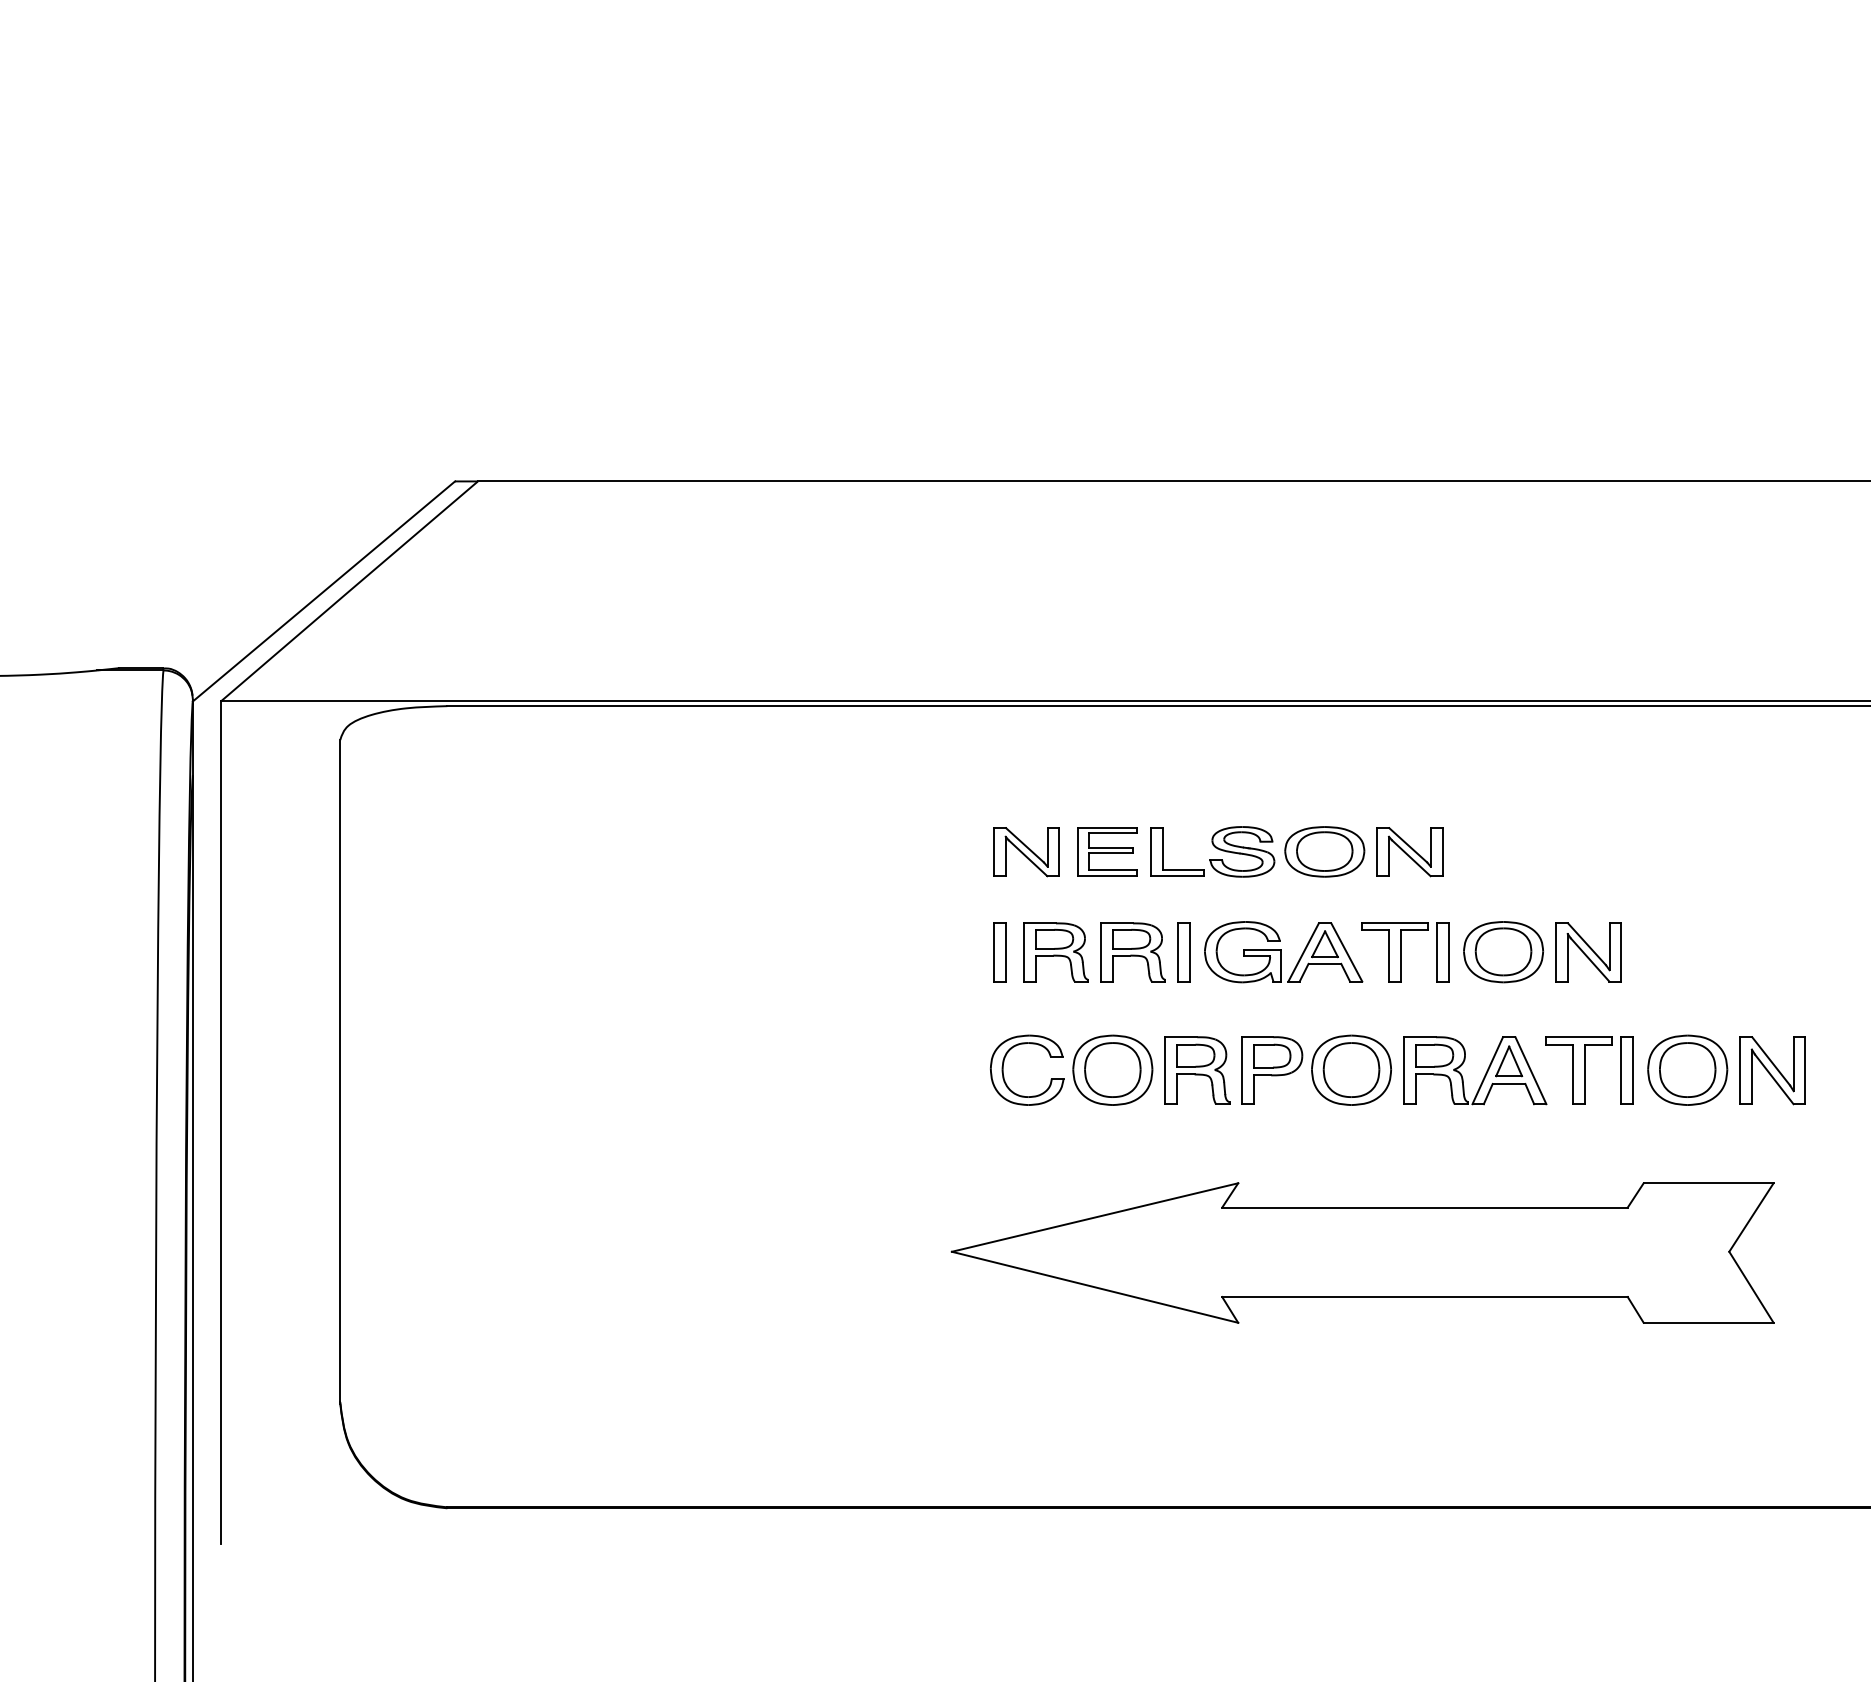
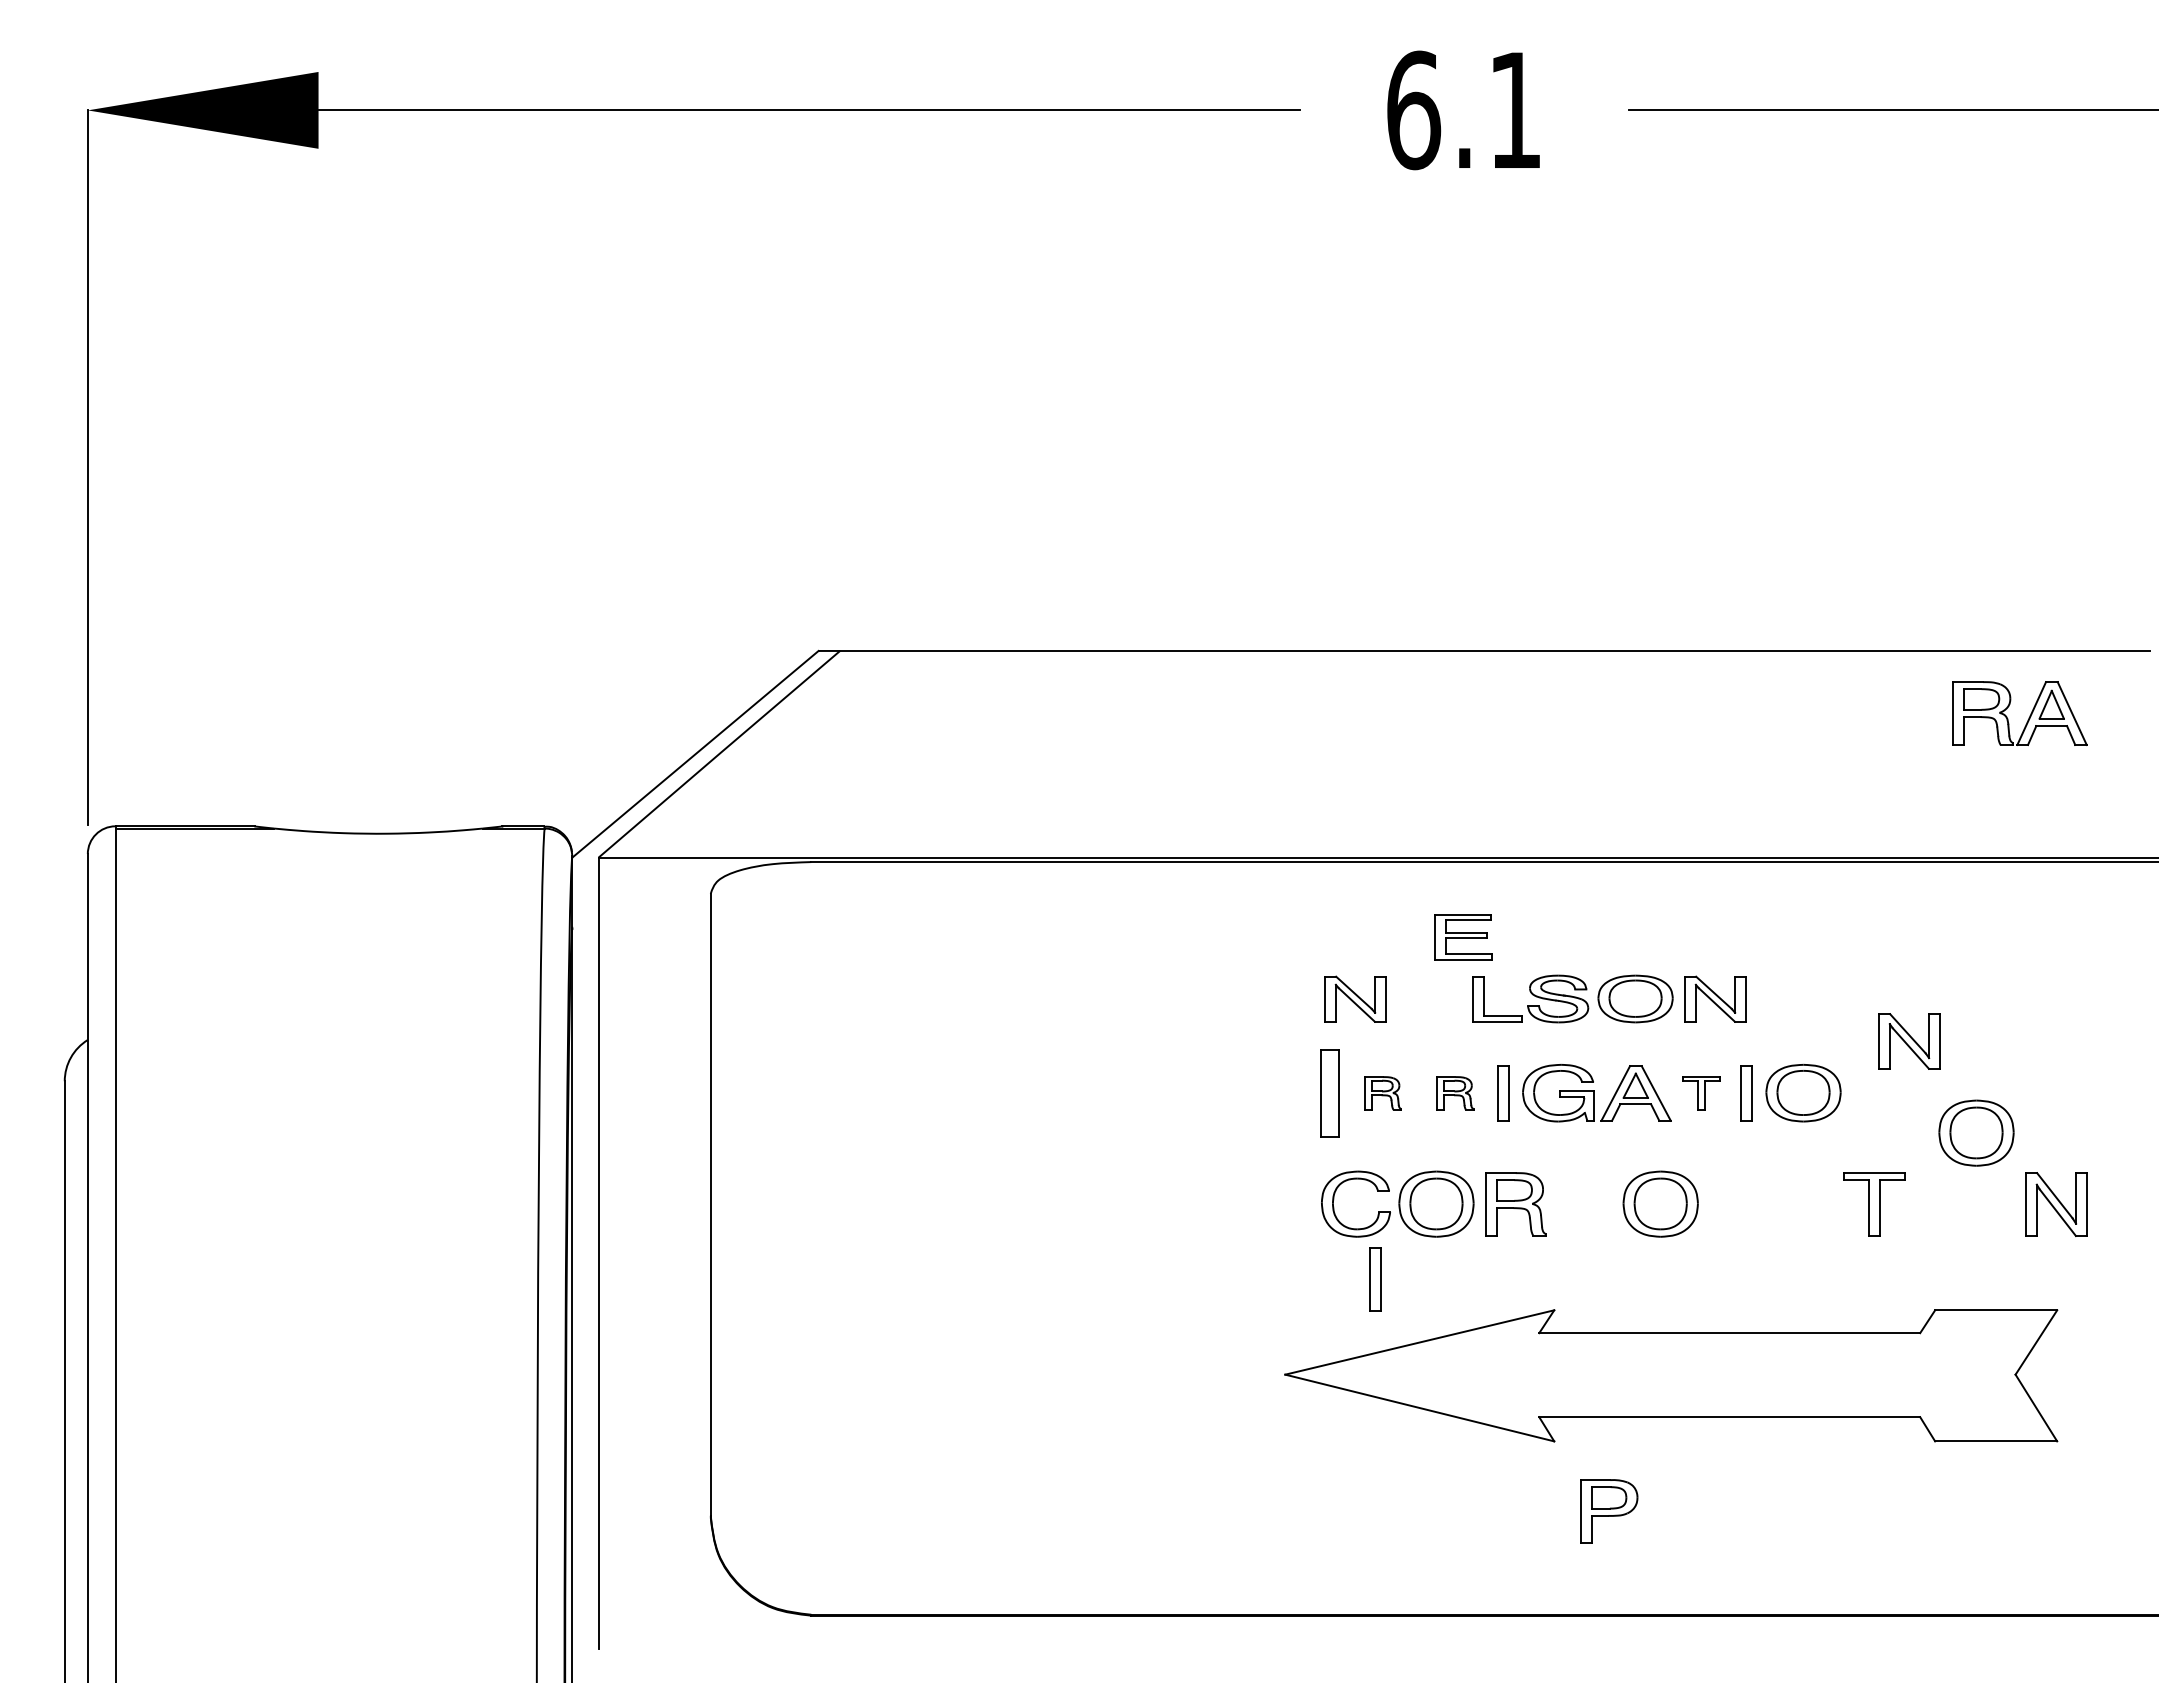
part: (1107, 852) -> (1463, 937), moved
part: (1000, 952) -> (1330, 1093), size x1.6
part: (1055, 952) -> (1382, 1093), size x0.6
part: (1133, 952) -> (1455, 1093), size x0.6
part: (1394, 952) -> (1701, 1093), size x0.6
part: (1588, 952) -> (1909, 1041), moved
part: (1687, 1069) -> (1976, 1132), moved
part: (1272, 1070) -> (1609, 1511), moved
part: (1627, 1070) -> (1375, 1279), moved
part: (1484, 1074) -> (2028, 717), moved

